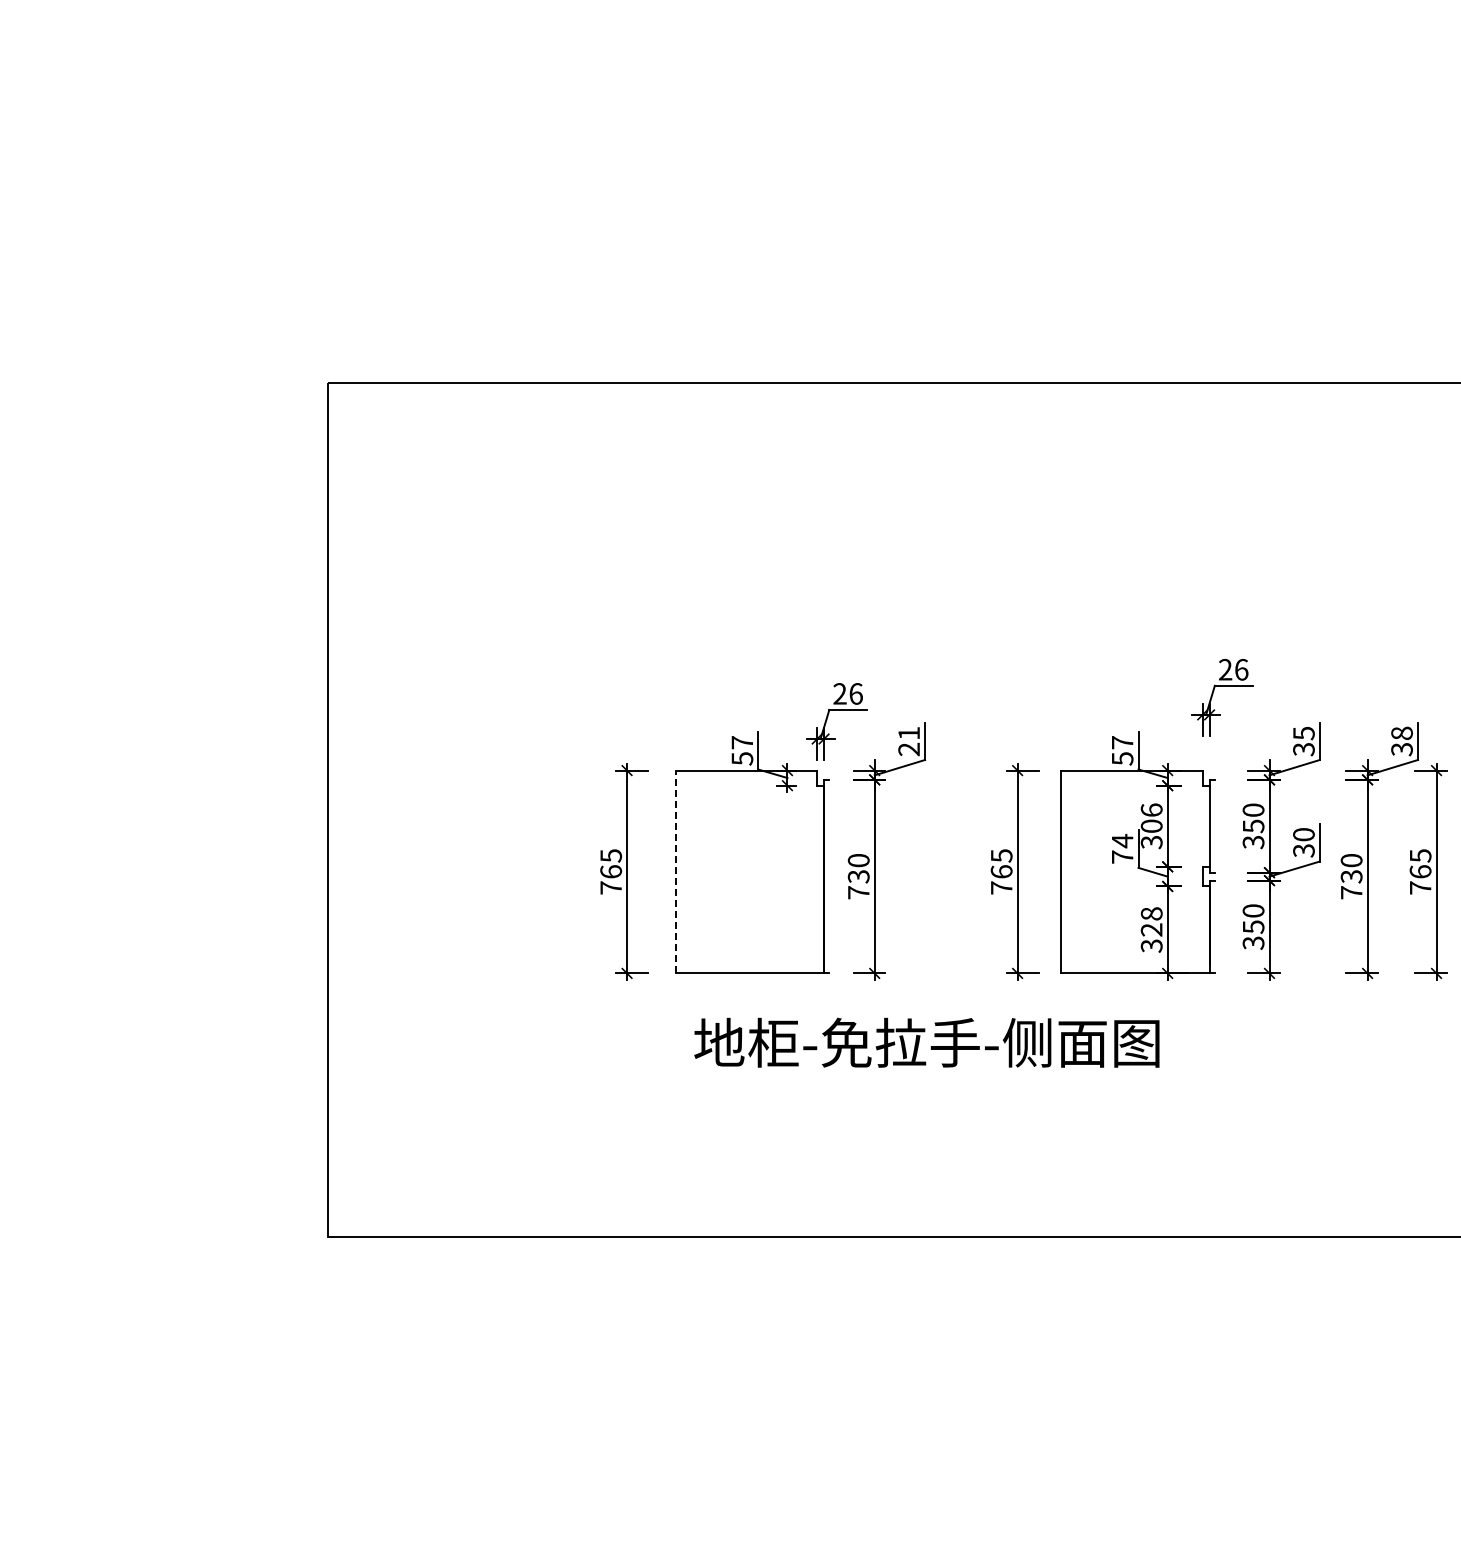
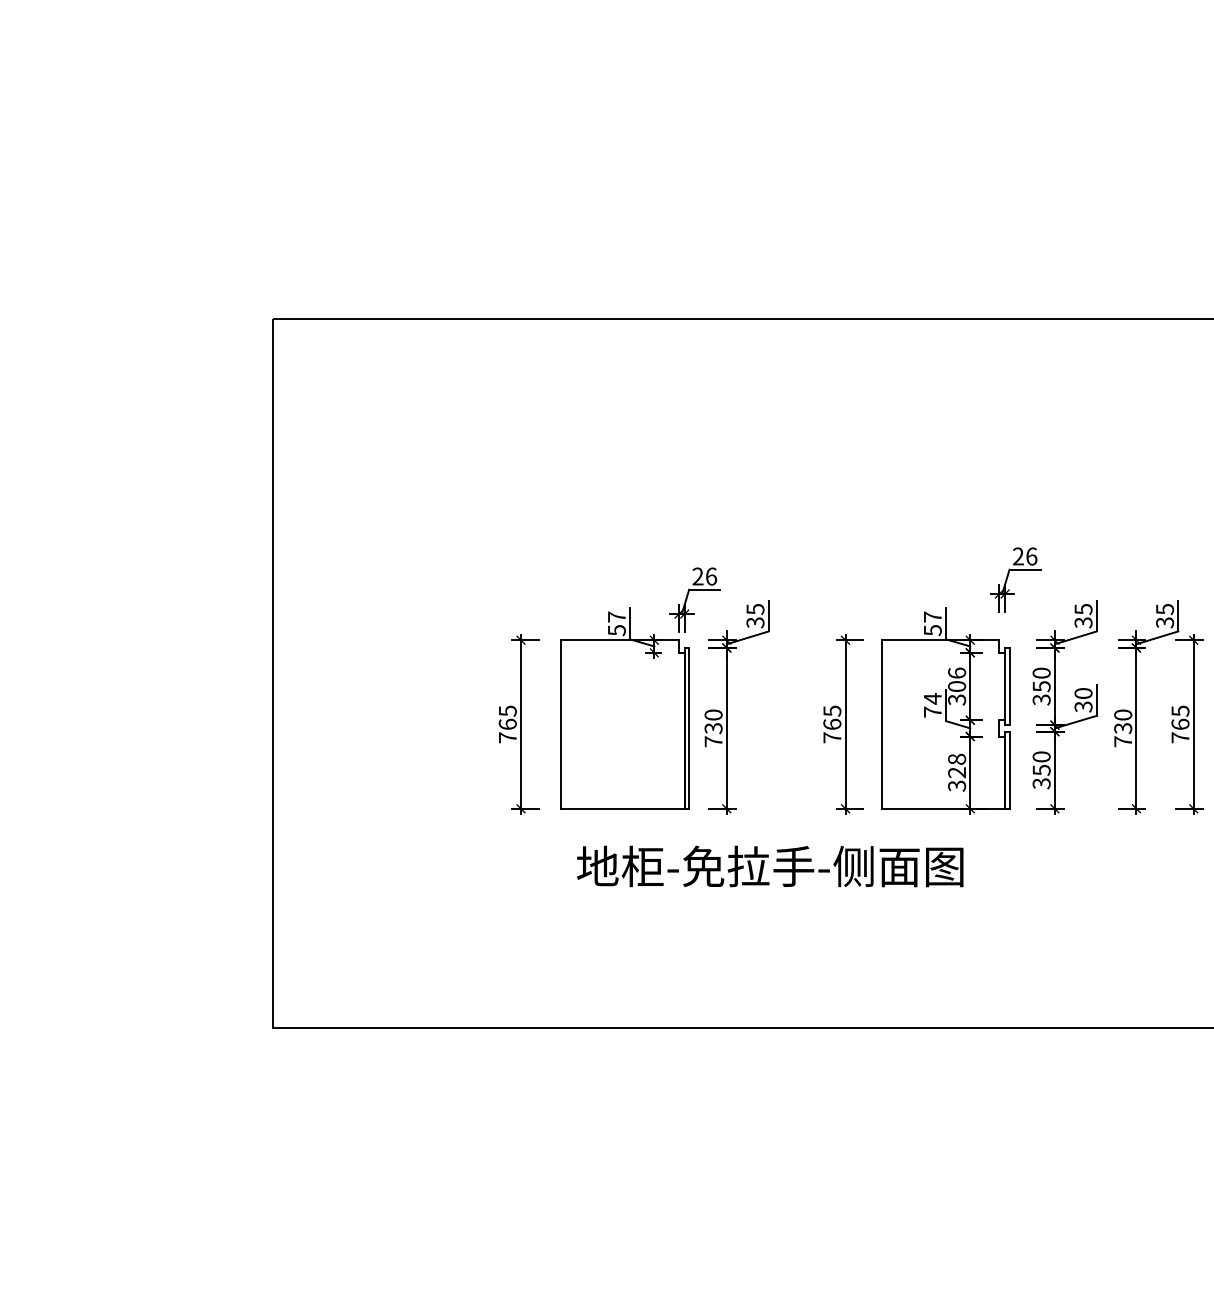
text: (1401, 733) -> (1164, 609), 38 -> 35
text: (909, 741) -> (755, 616), 21 -> 35
line: (1214, 825) -> (1009, 685), added
line: (675, 871) -> (561, 724), dashed -> solid
line: (829, 876) -> (689, 728), added
line: (1214, 926) -> (1009, 769), added

